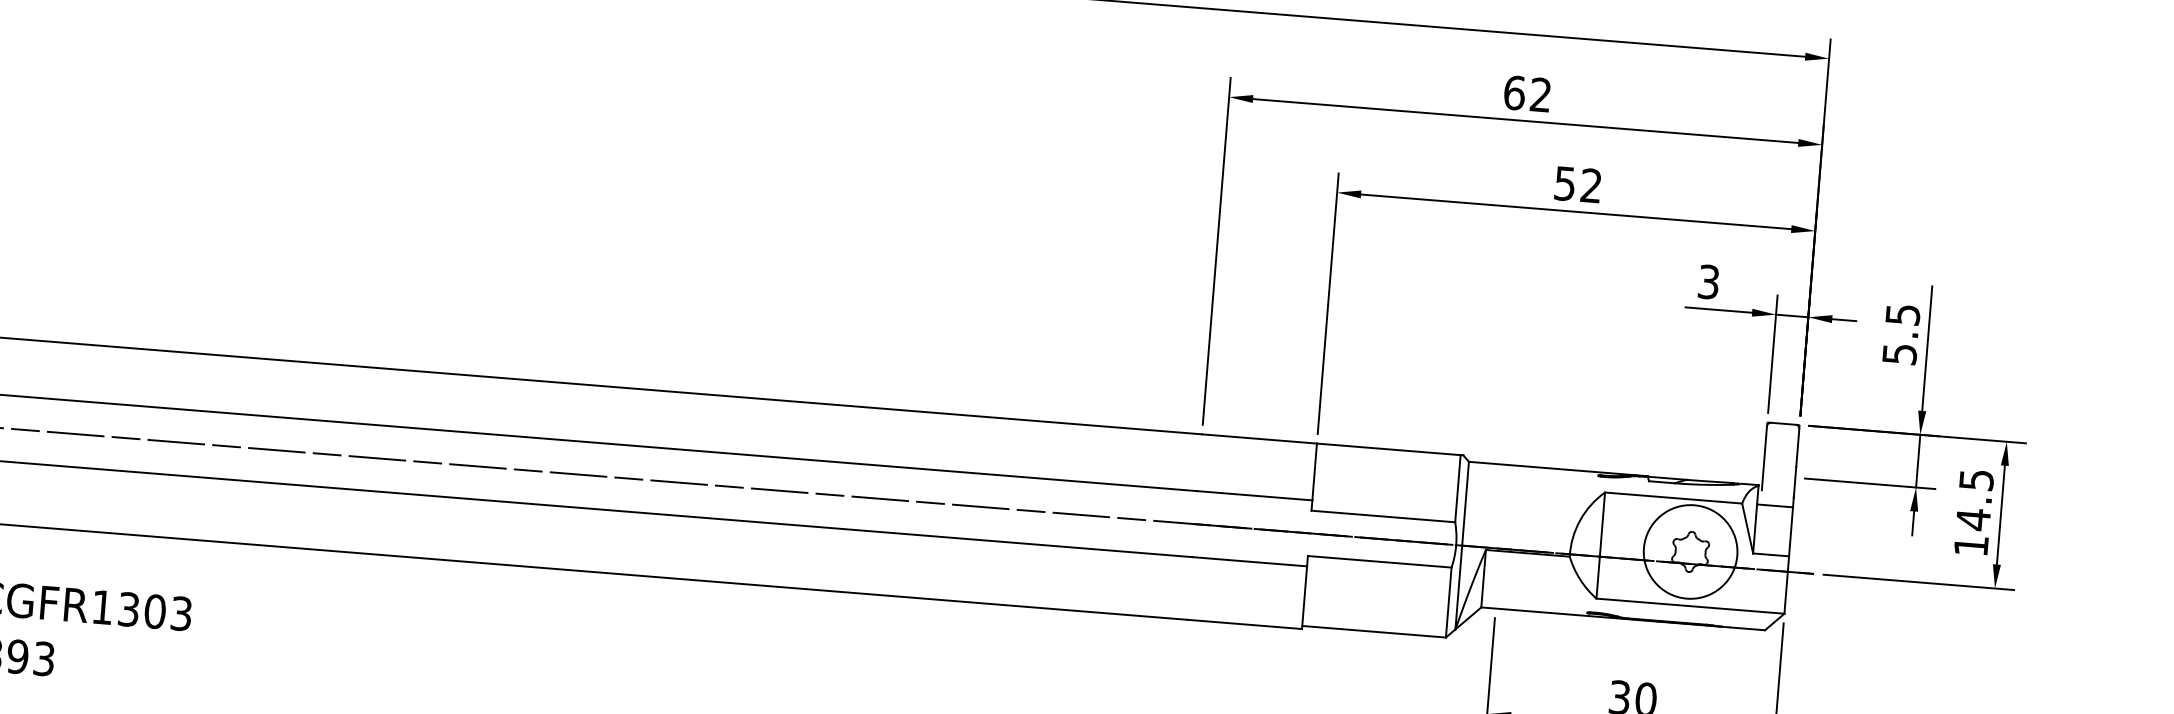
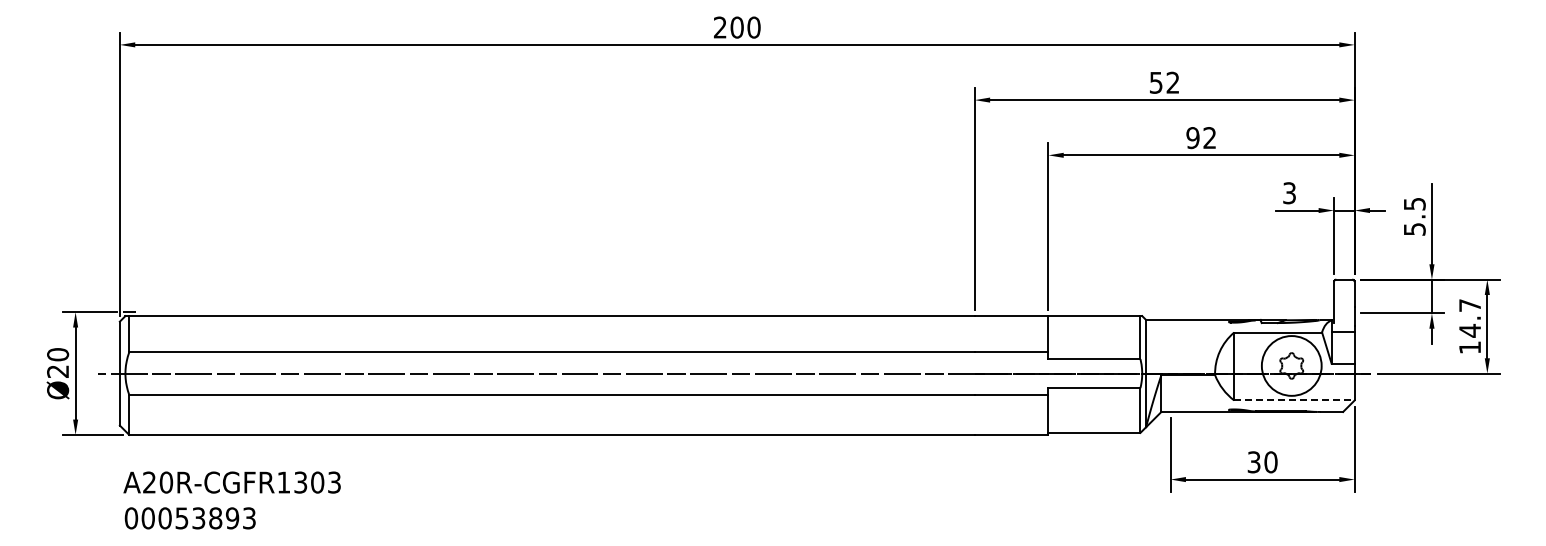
text: (1513, 92) -> (1155, 82), 62 -> 52
text: (1564, 182) -> (1192, 137), 52 -> 92
text: (1977, 480) -> (1470, 305), 14.5 -> 14.7
line: (1690, 606) -> (1294, 400), solid -> dashed

